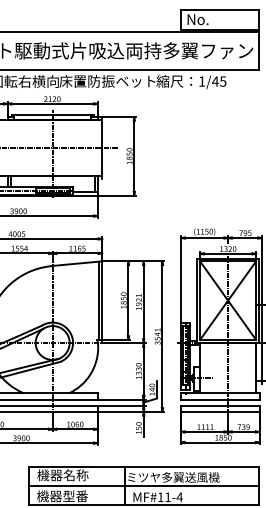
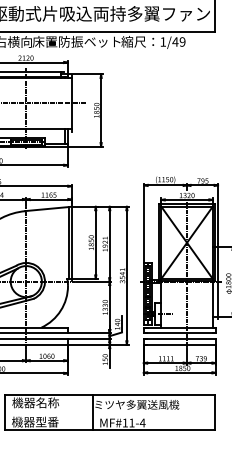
text: (223, 81) -> (182, 41), 1/45 -> 1/49
line: (144, 486) -> (110, 413), removed

